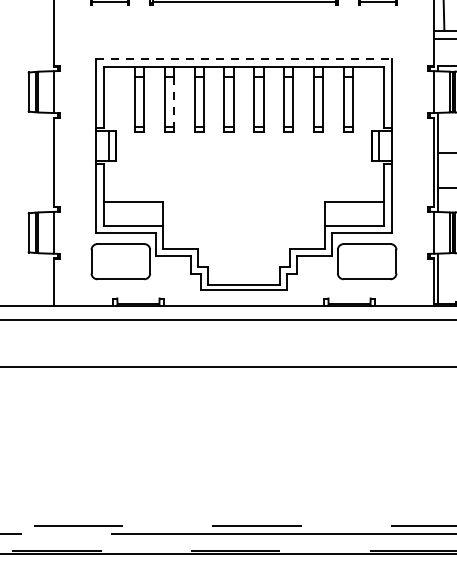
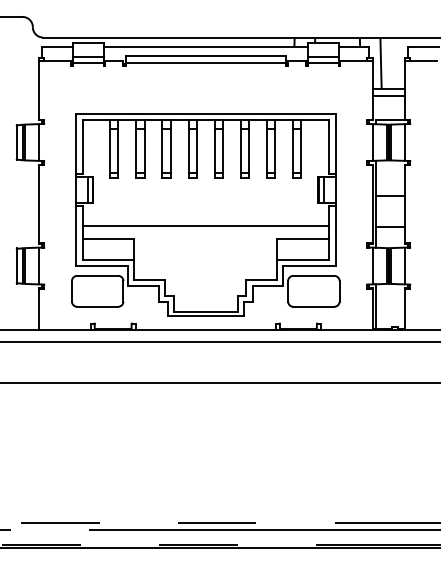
line: (244, 59) -> (206, 113), dashed -> solid
line: (174, 102) -> (144, 151), dashed -> solid
line: (243, 187) -> (205, 226), added

